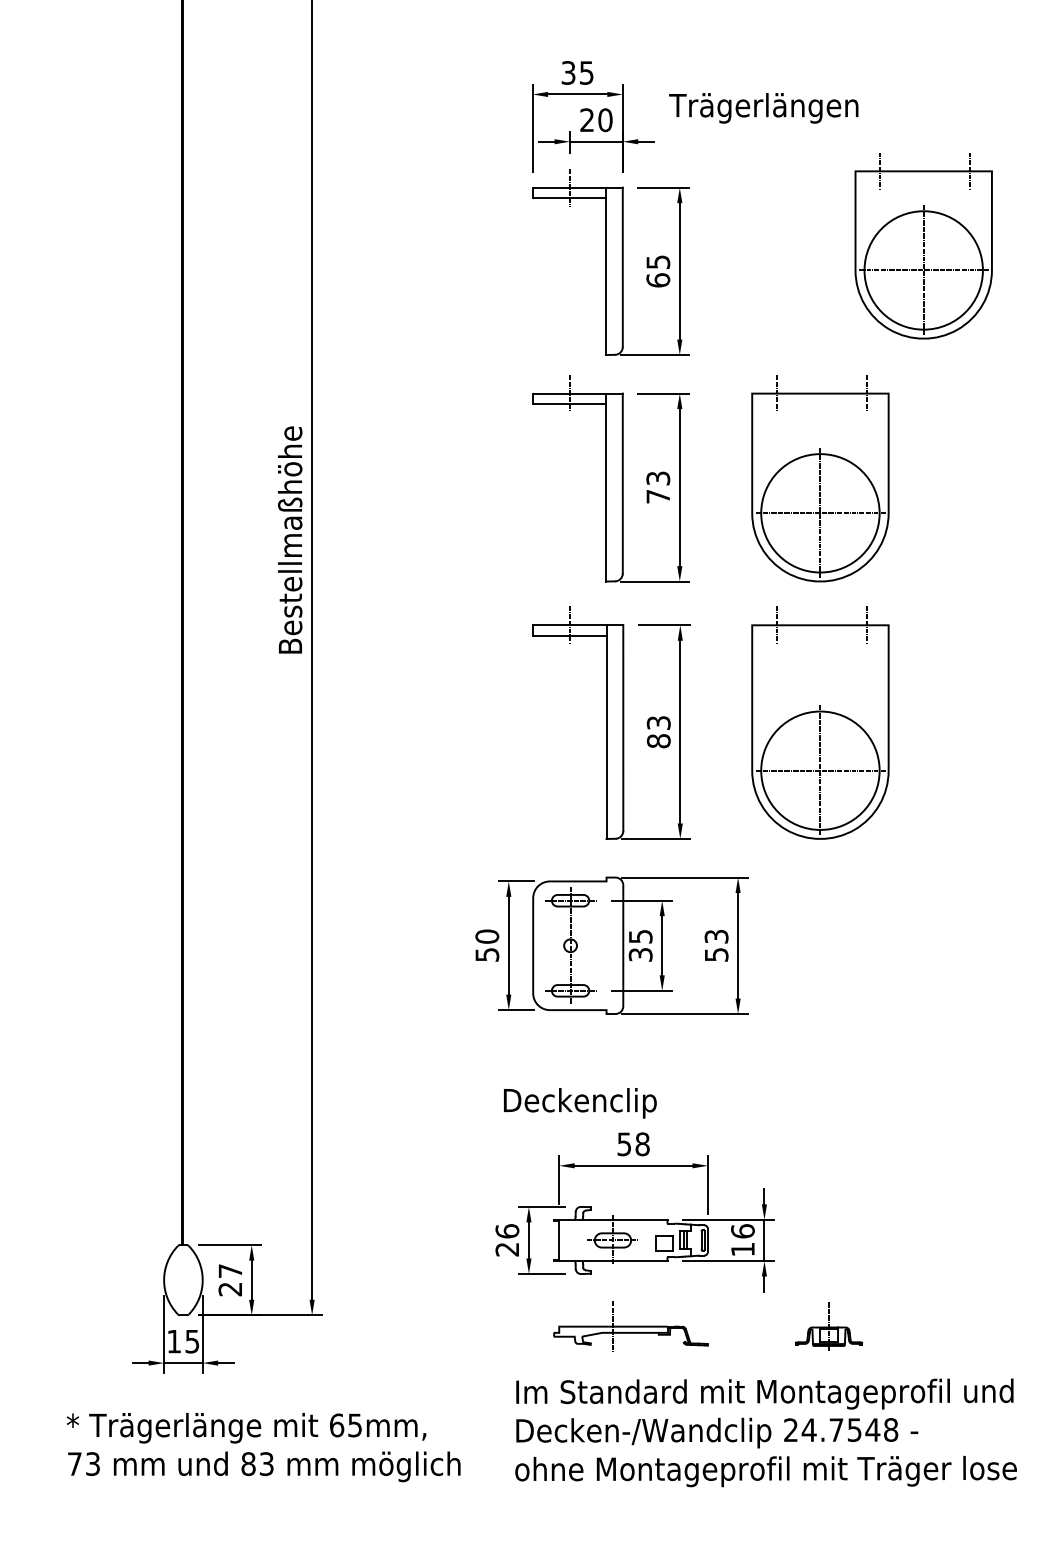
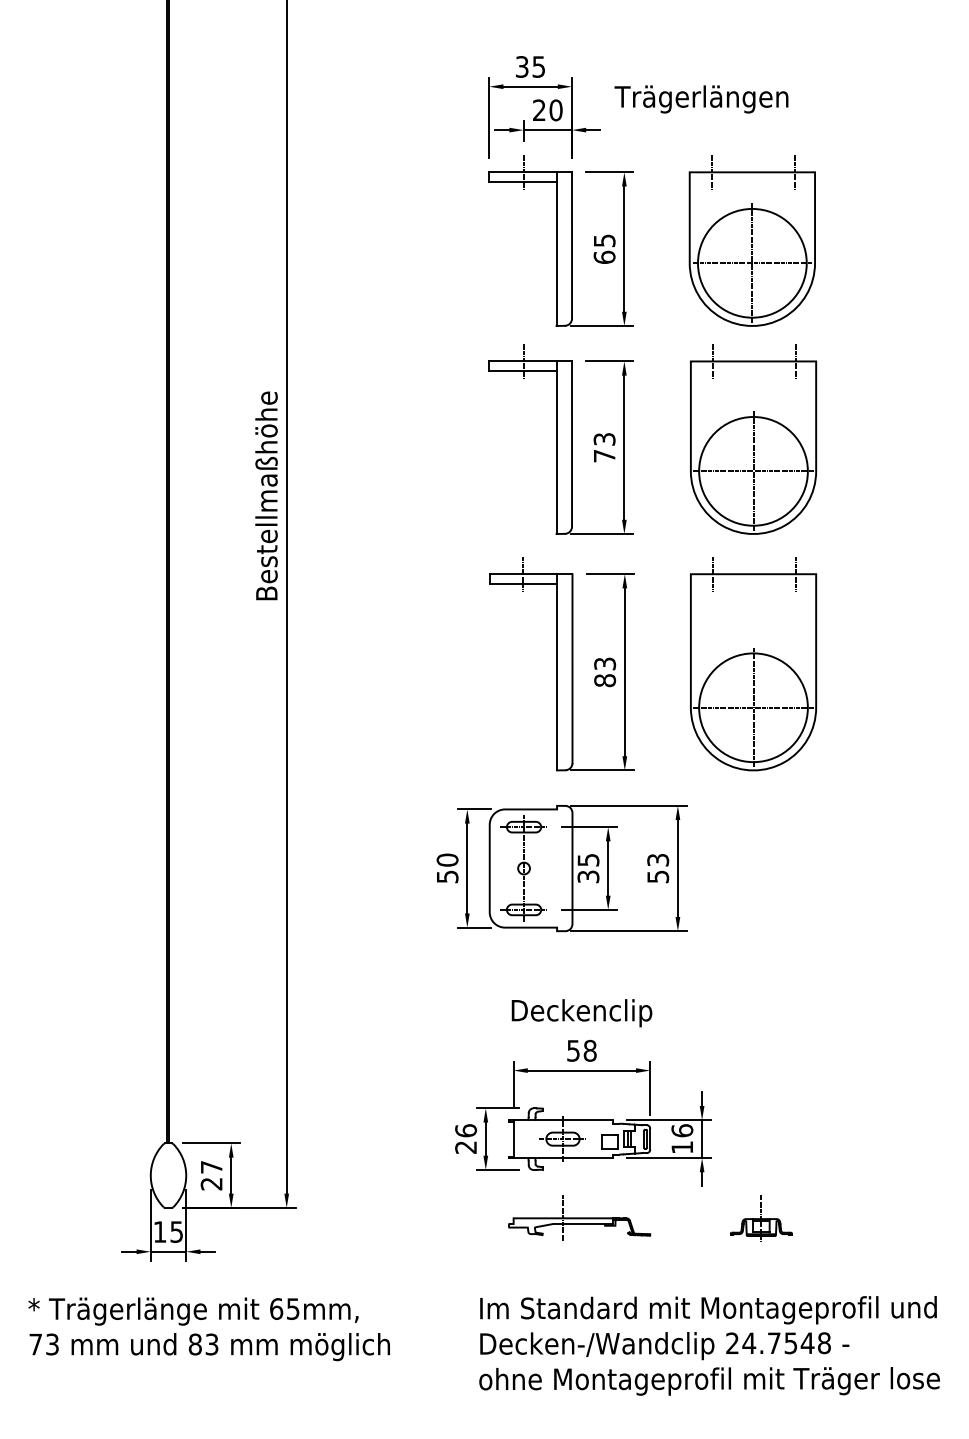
part: (922, 245) -> (751, 240), moved
text: (579, 1103) -> (581, 1013), moved
text: (765, 1432) -> (709, 1345), moved
text: (262, 1447) -> (208, 1329), moved

